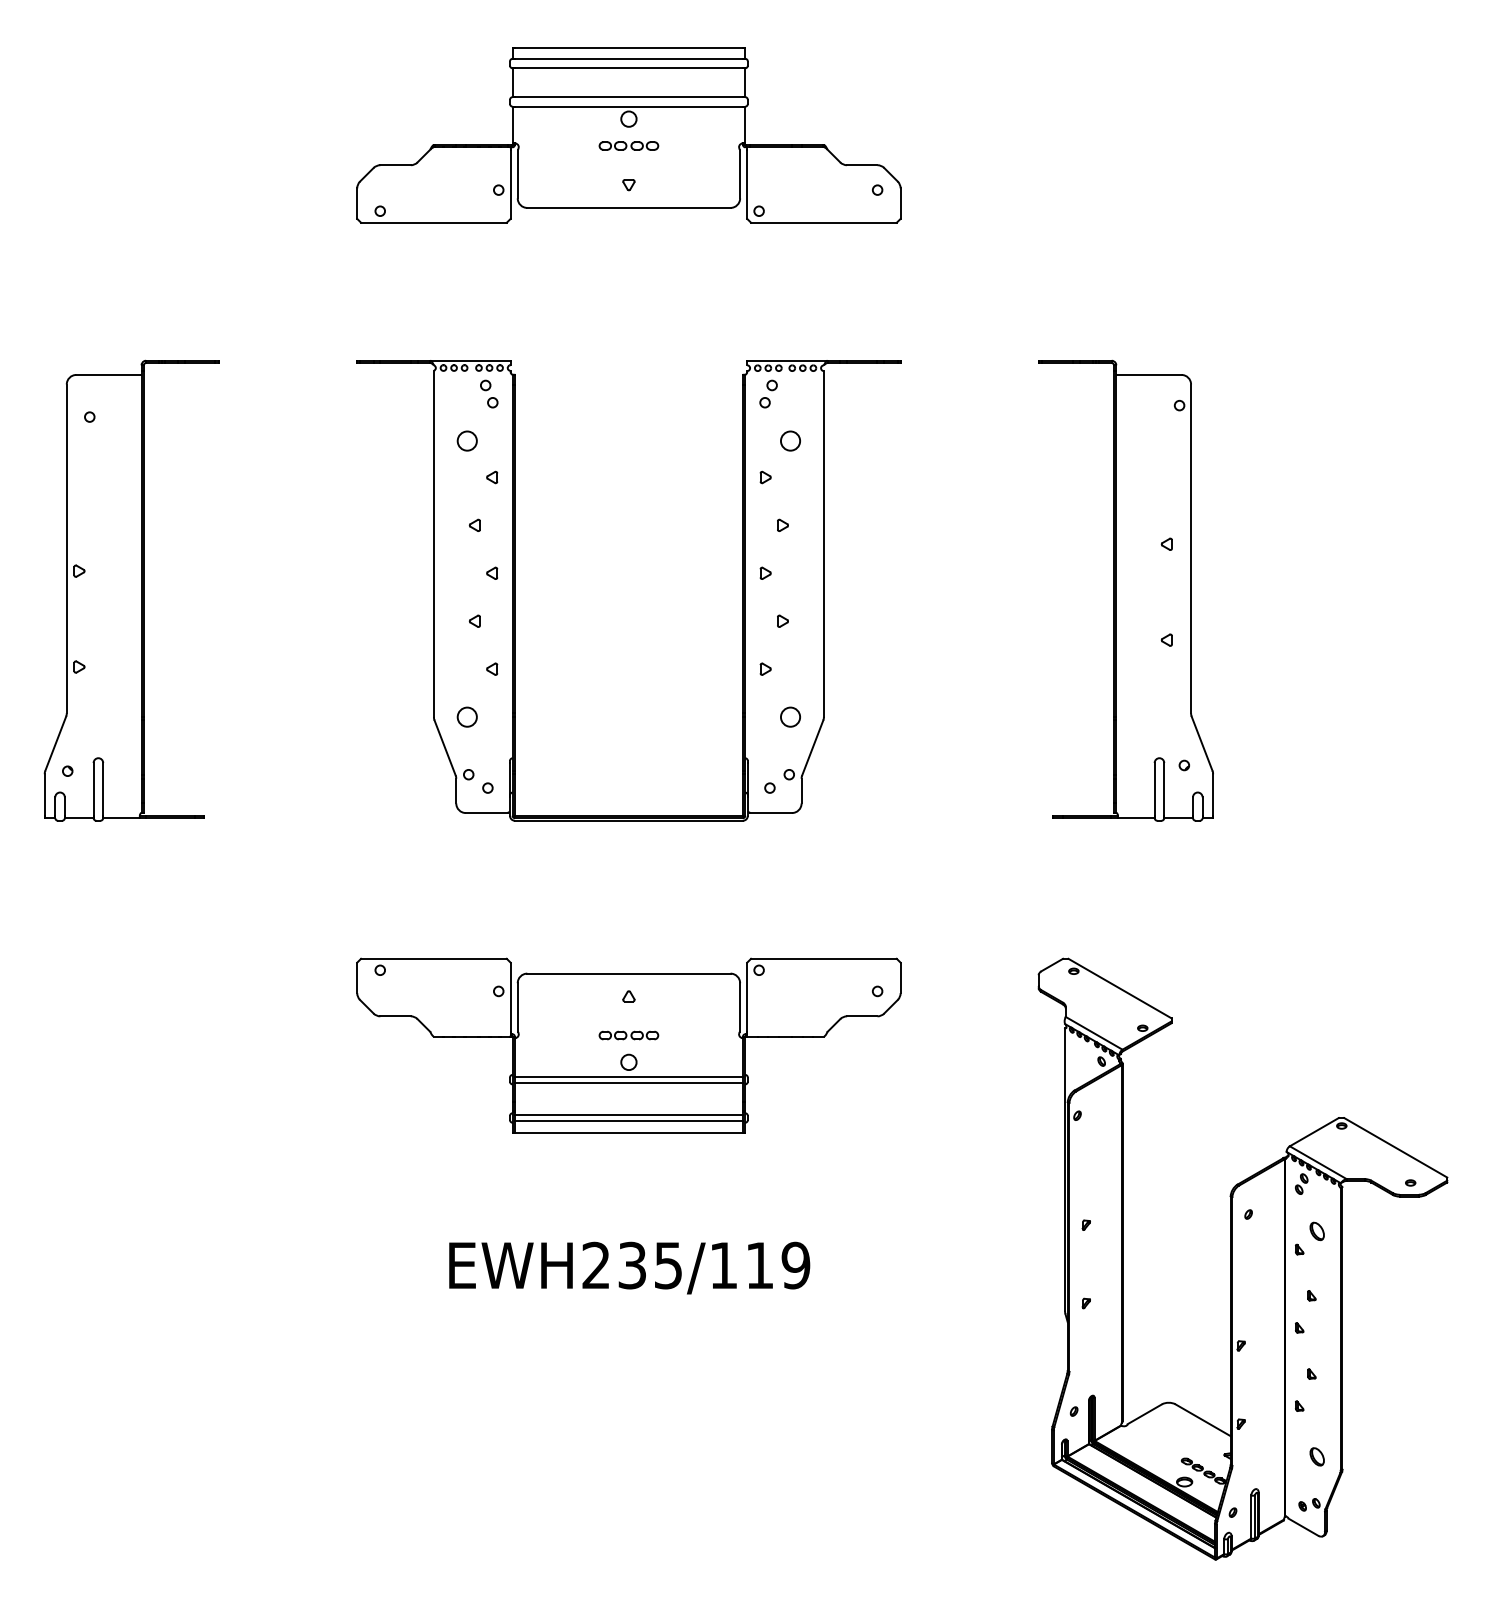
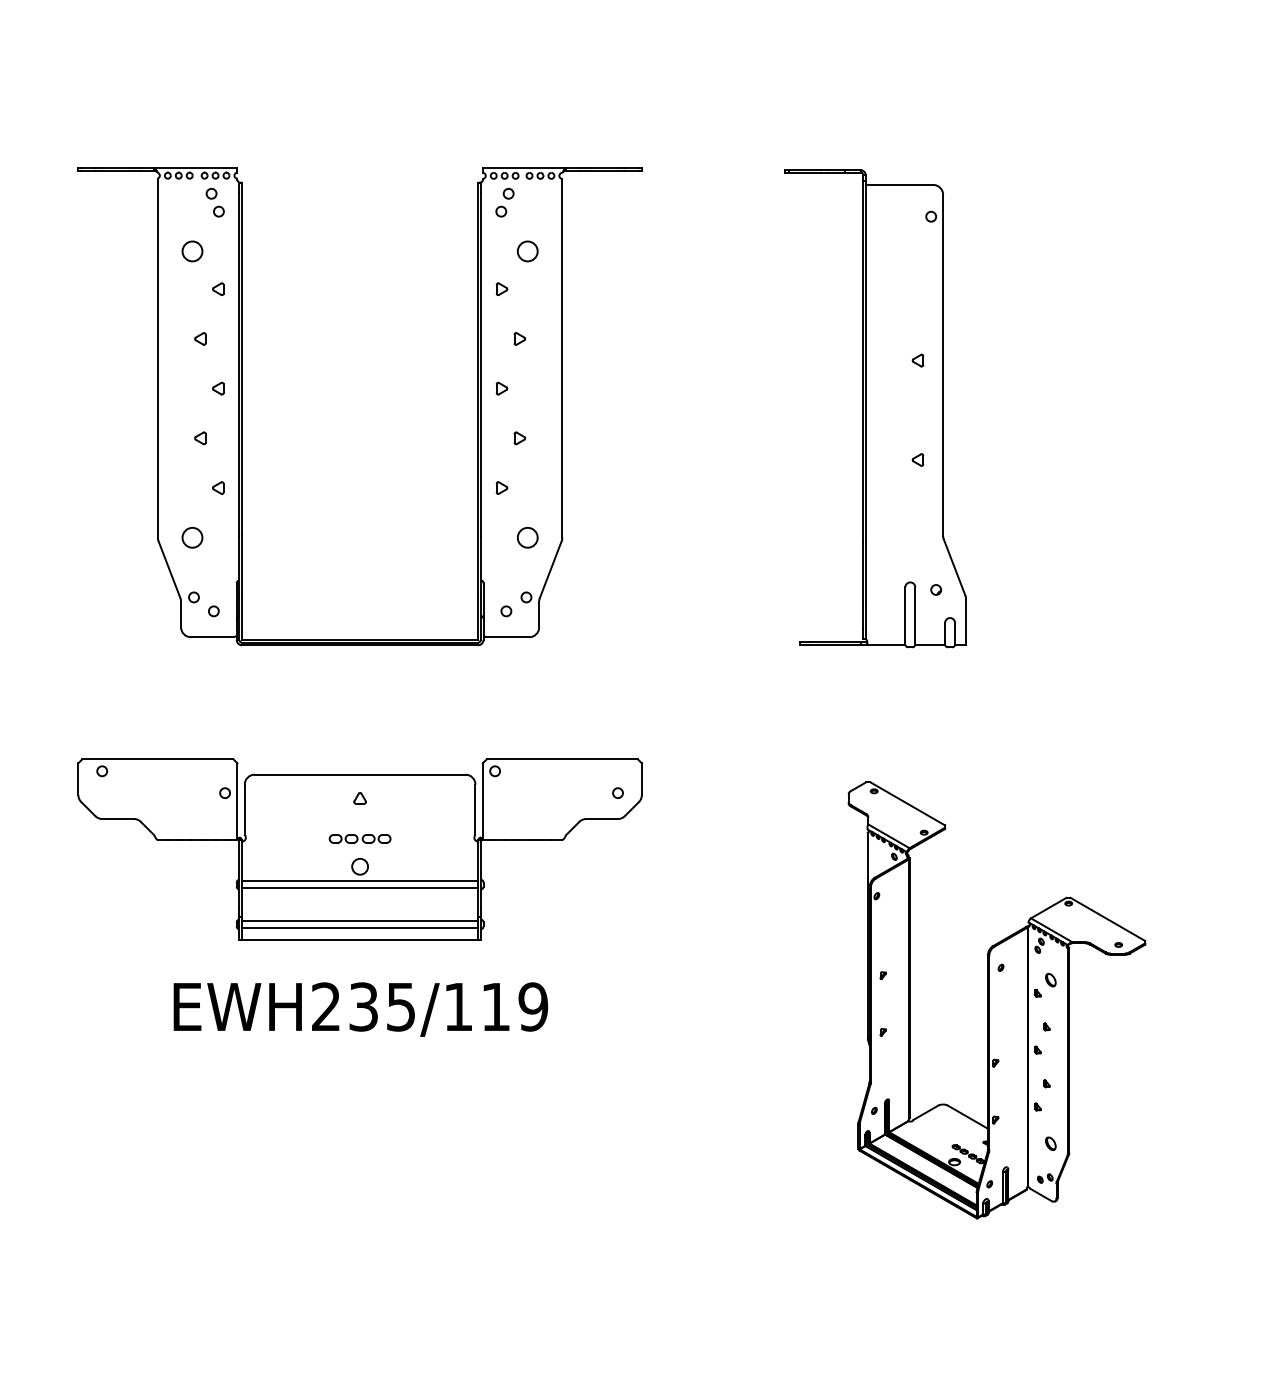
part: (515, 590) -> (242, 406), moved
part: (1125, 590) -> (875, 408), moved
part: (628, 1045) -> (359, 849), moved
part: (1242, 1258) -> (996, 999), size x0.7

